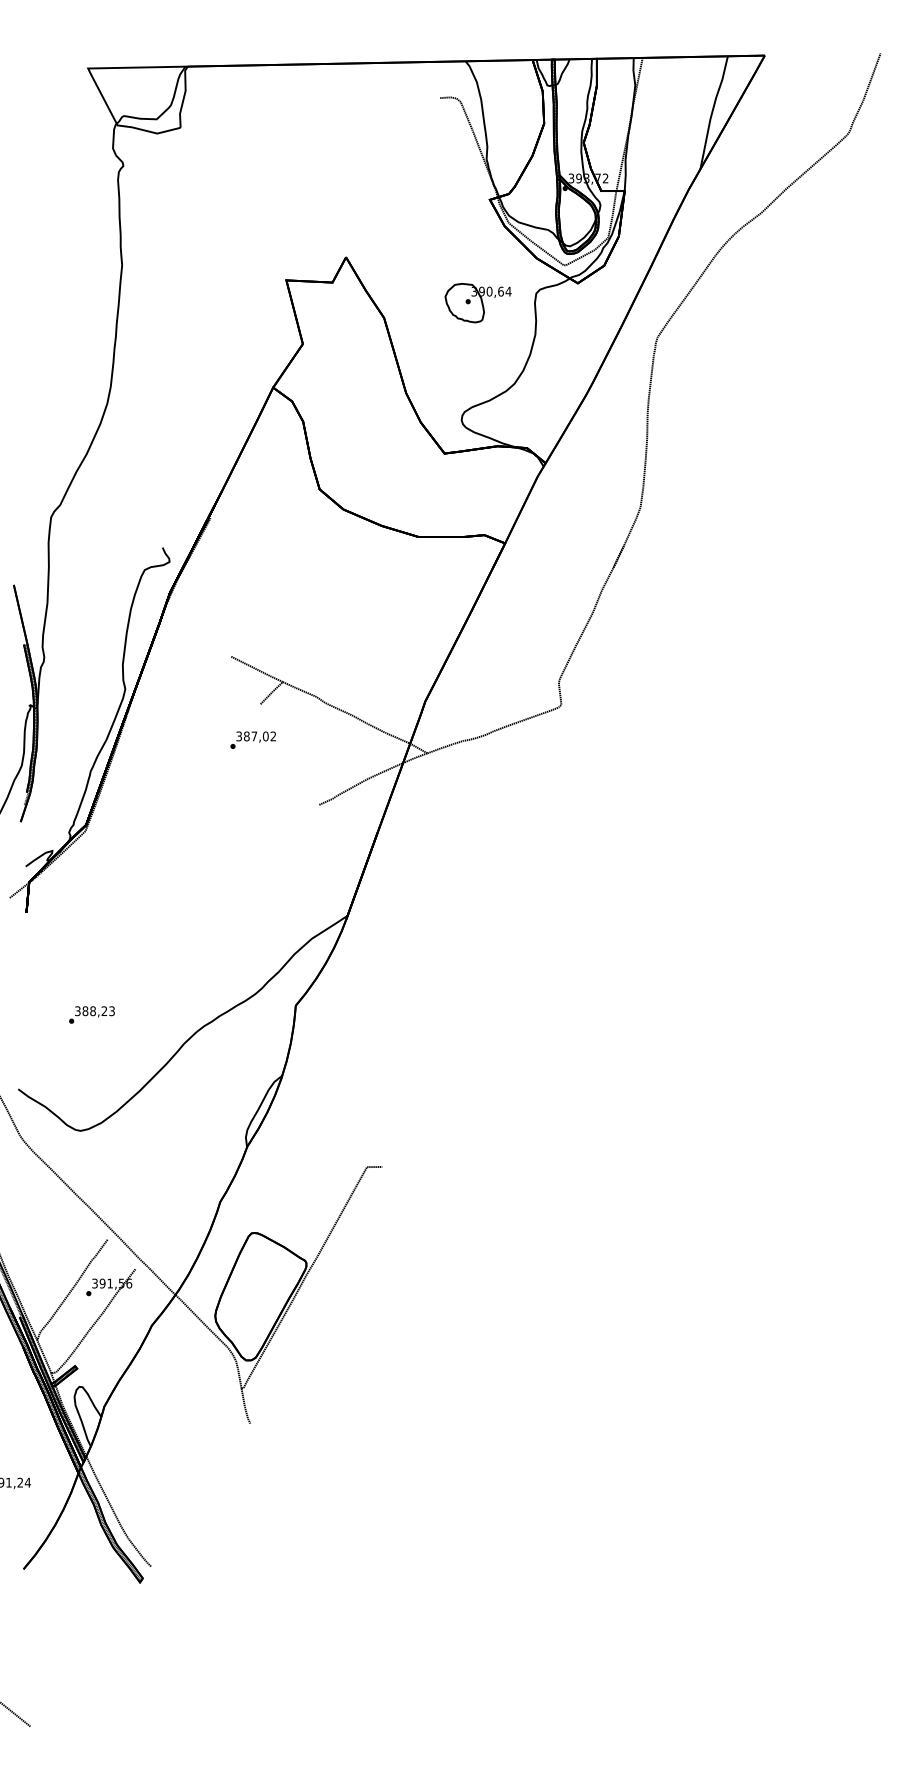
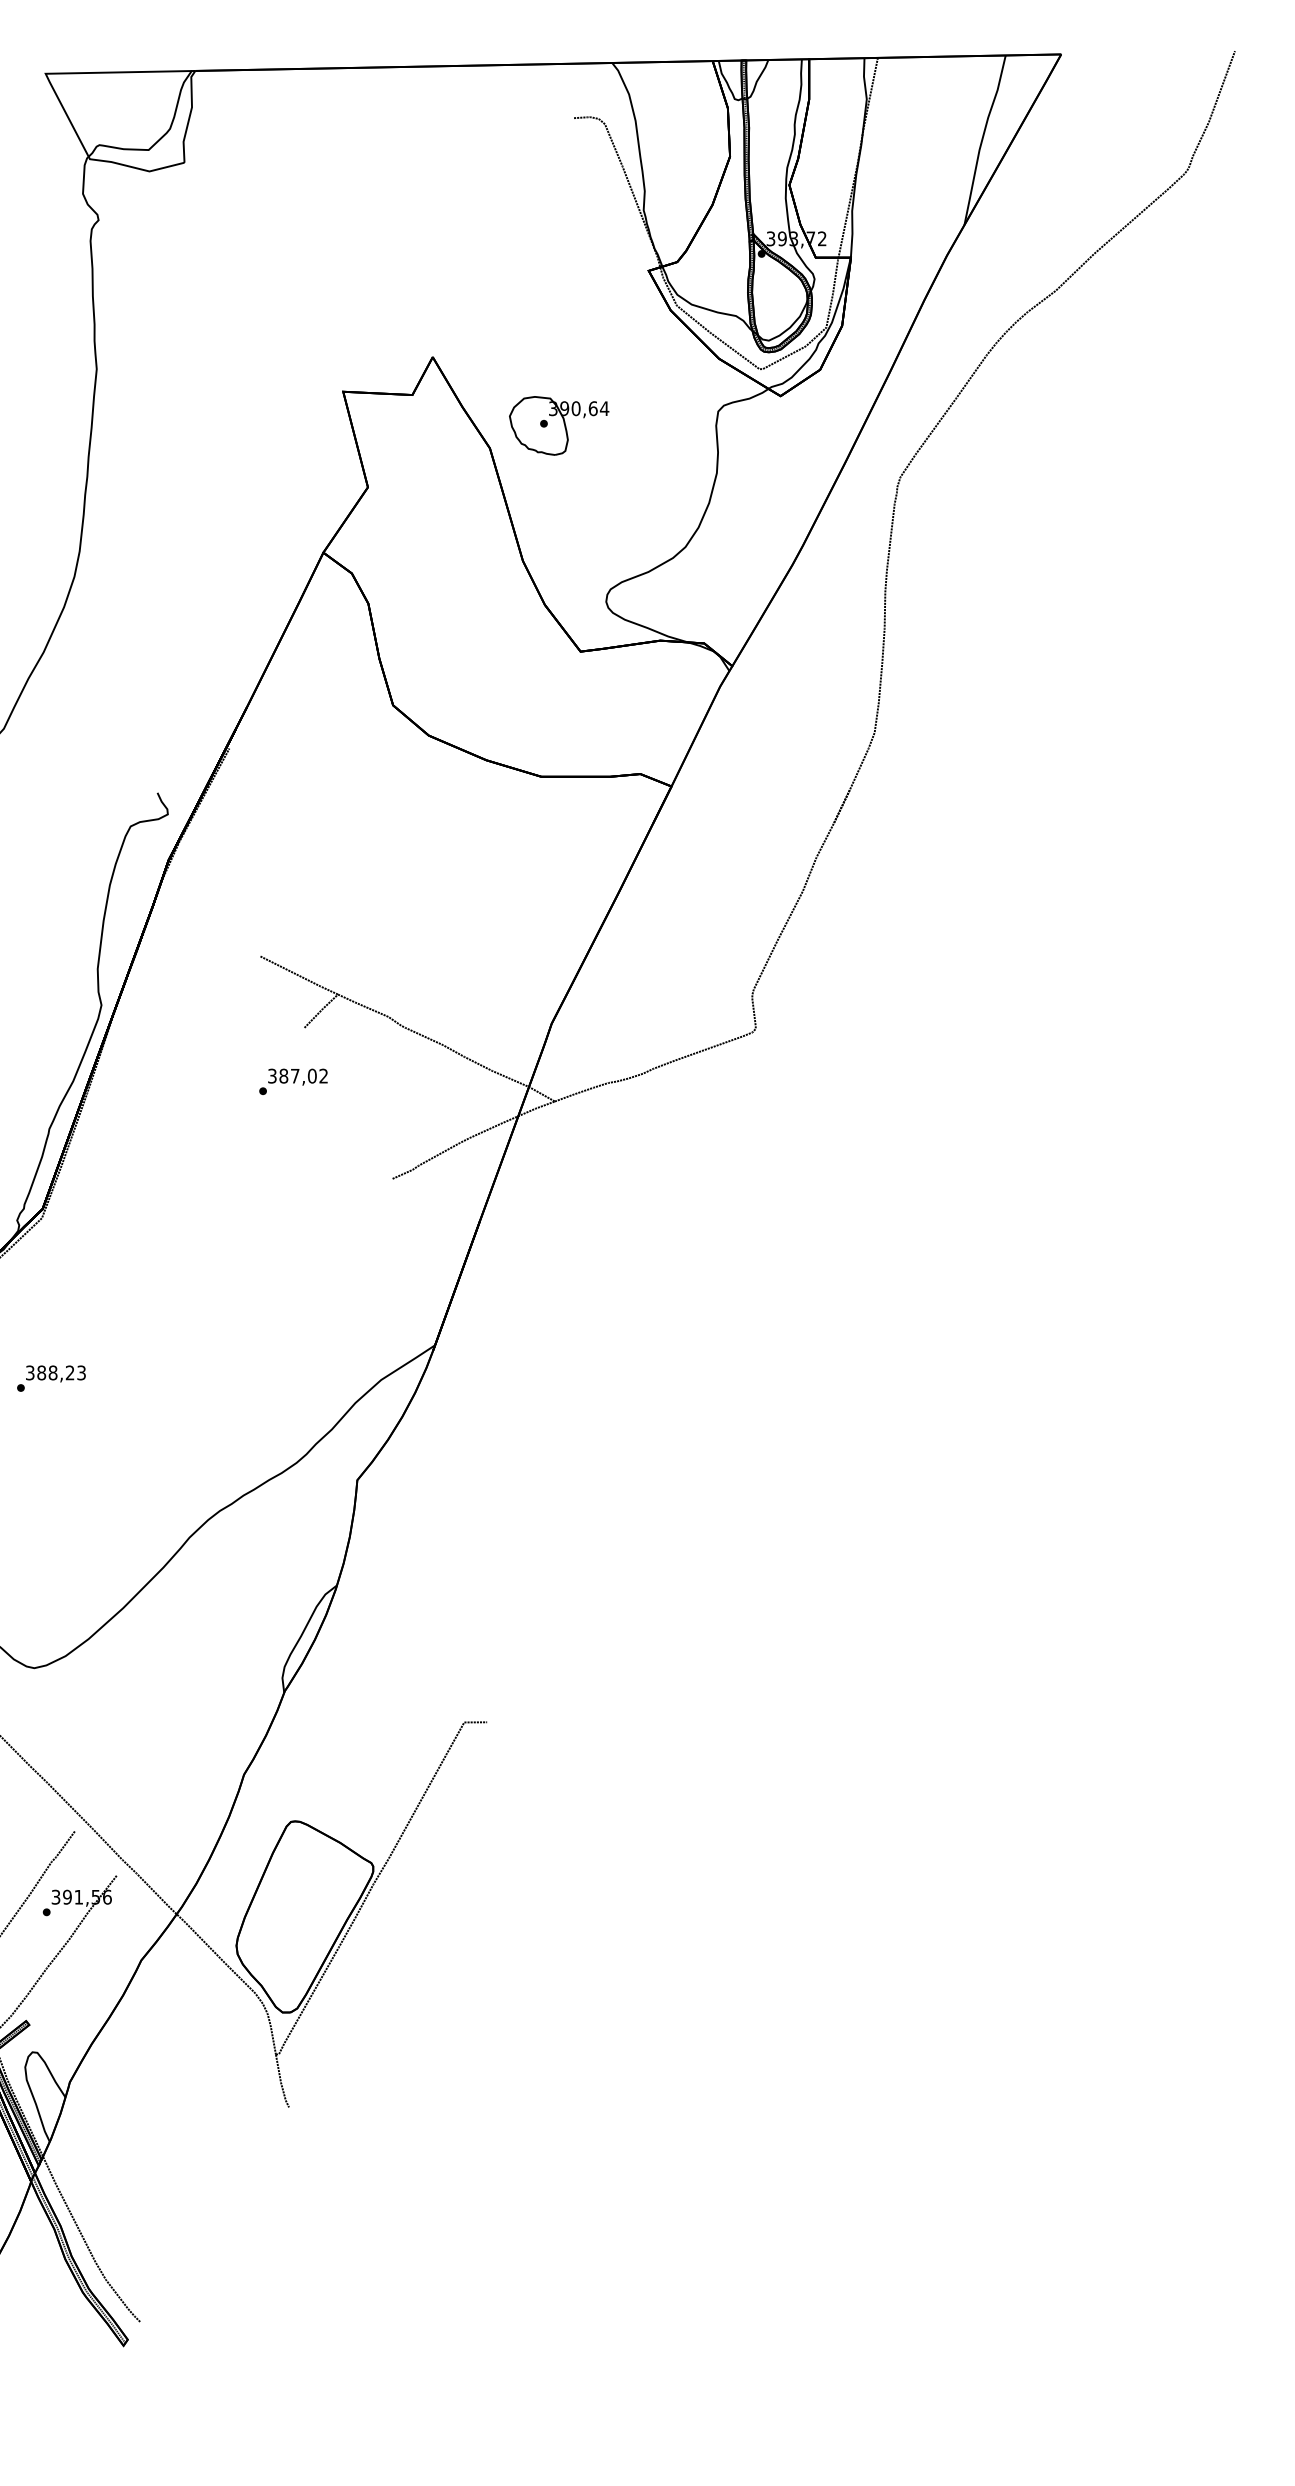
part: (477, 303) -> (557, 426), moved
text: (91, 1014) -> (50, 1377), moved

